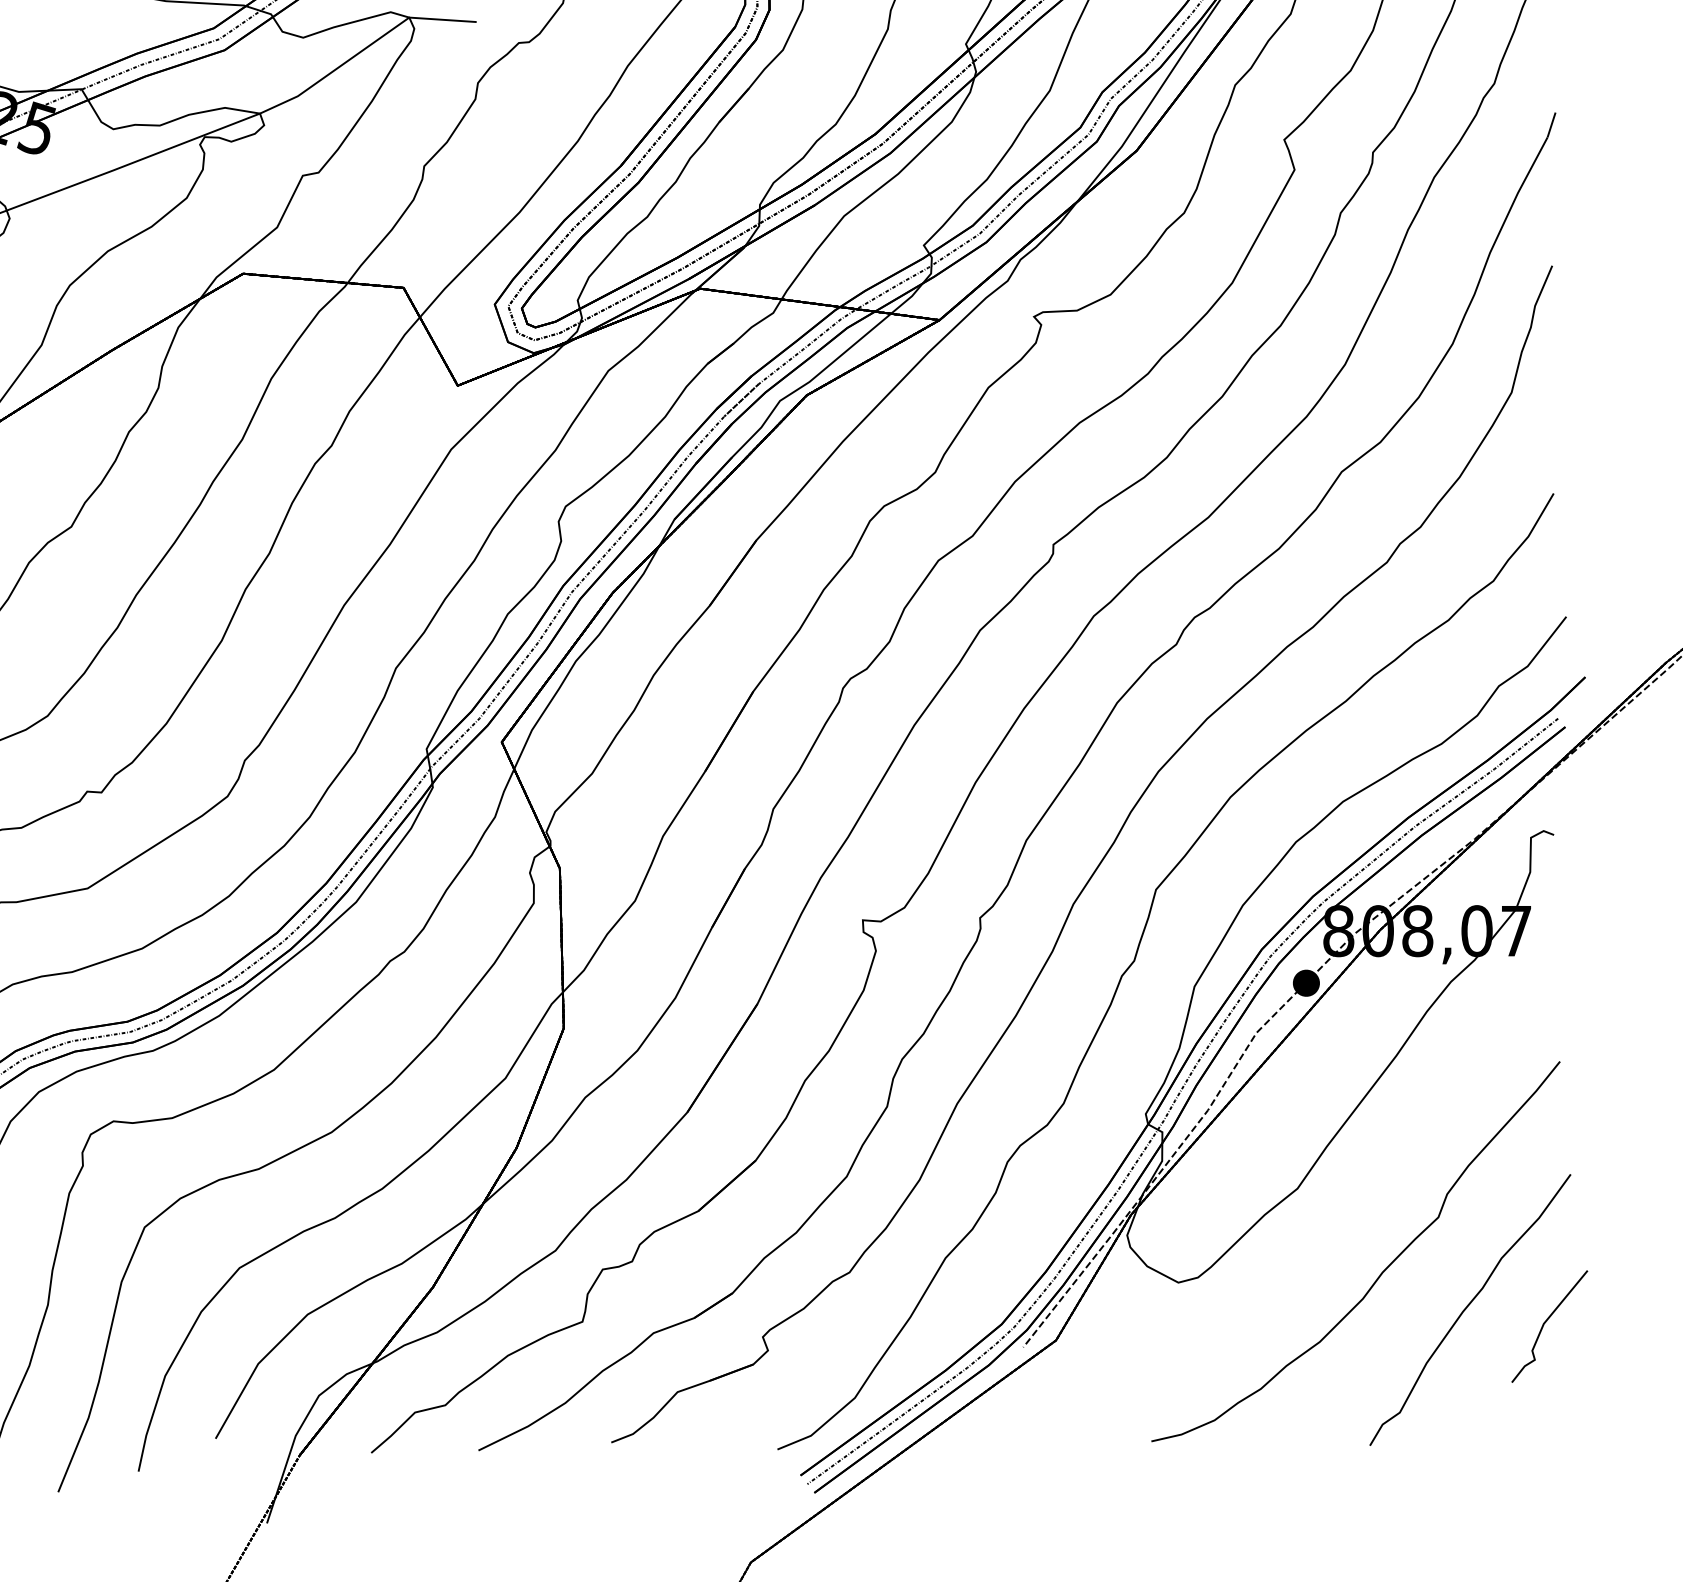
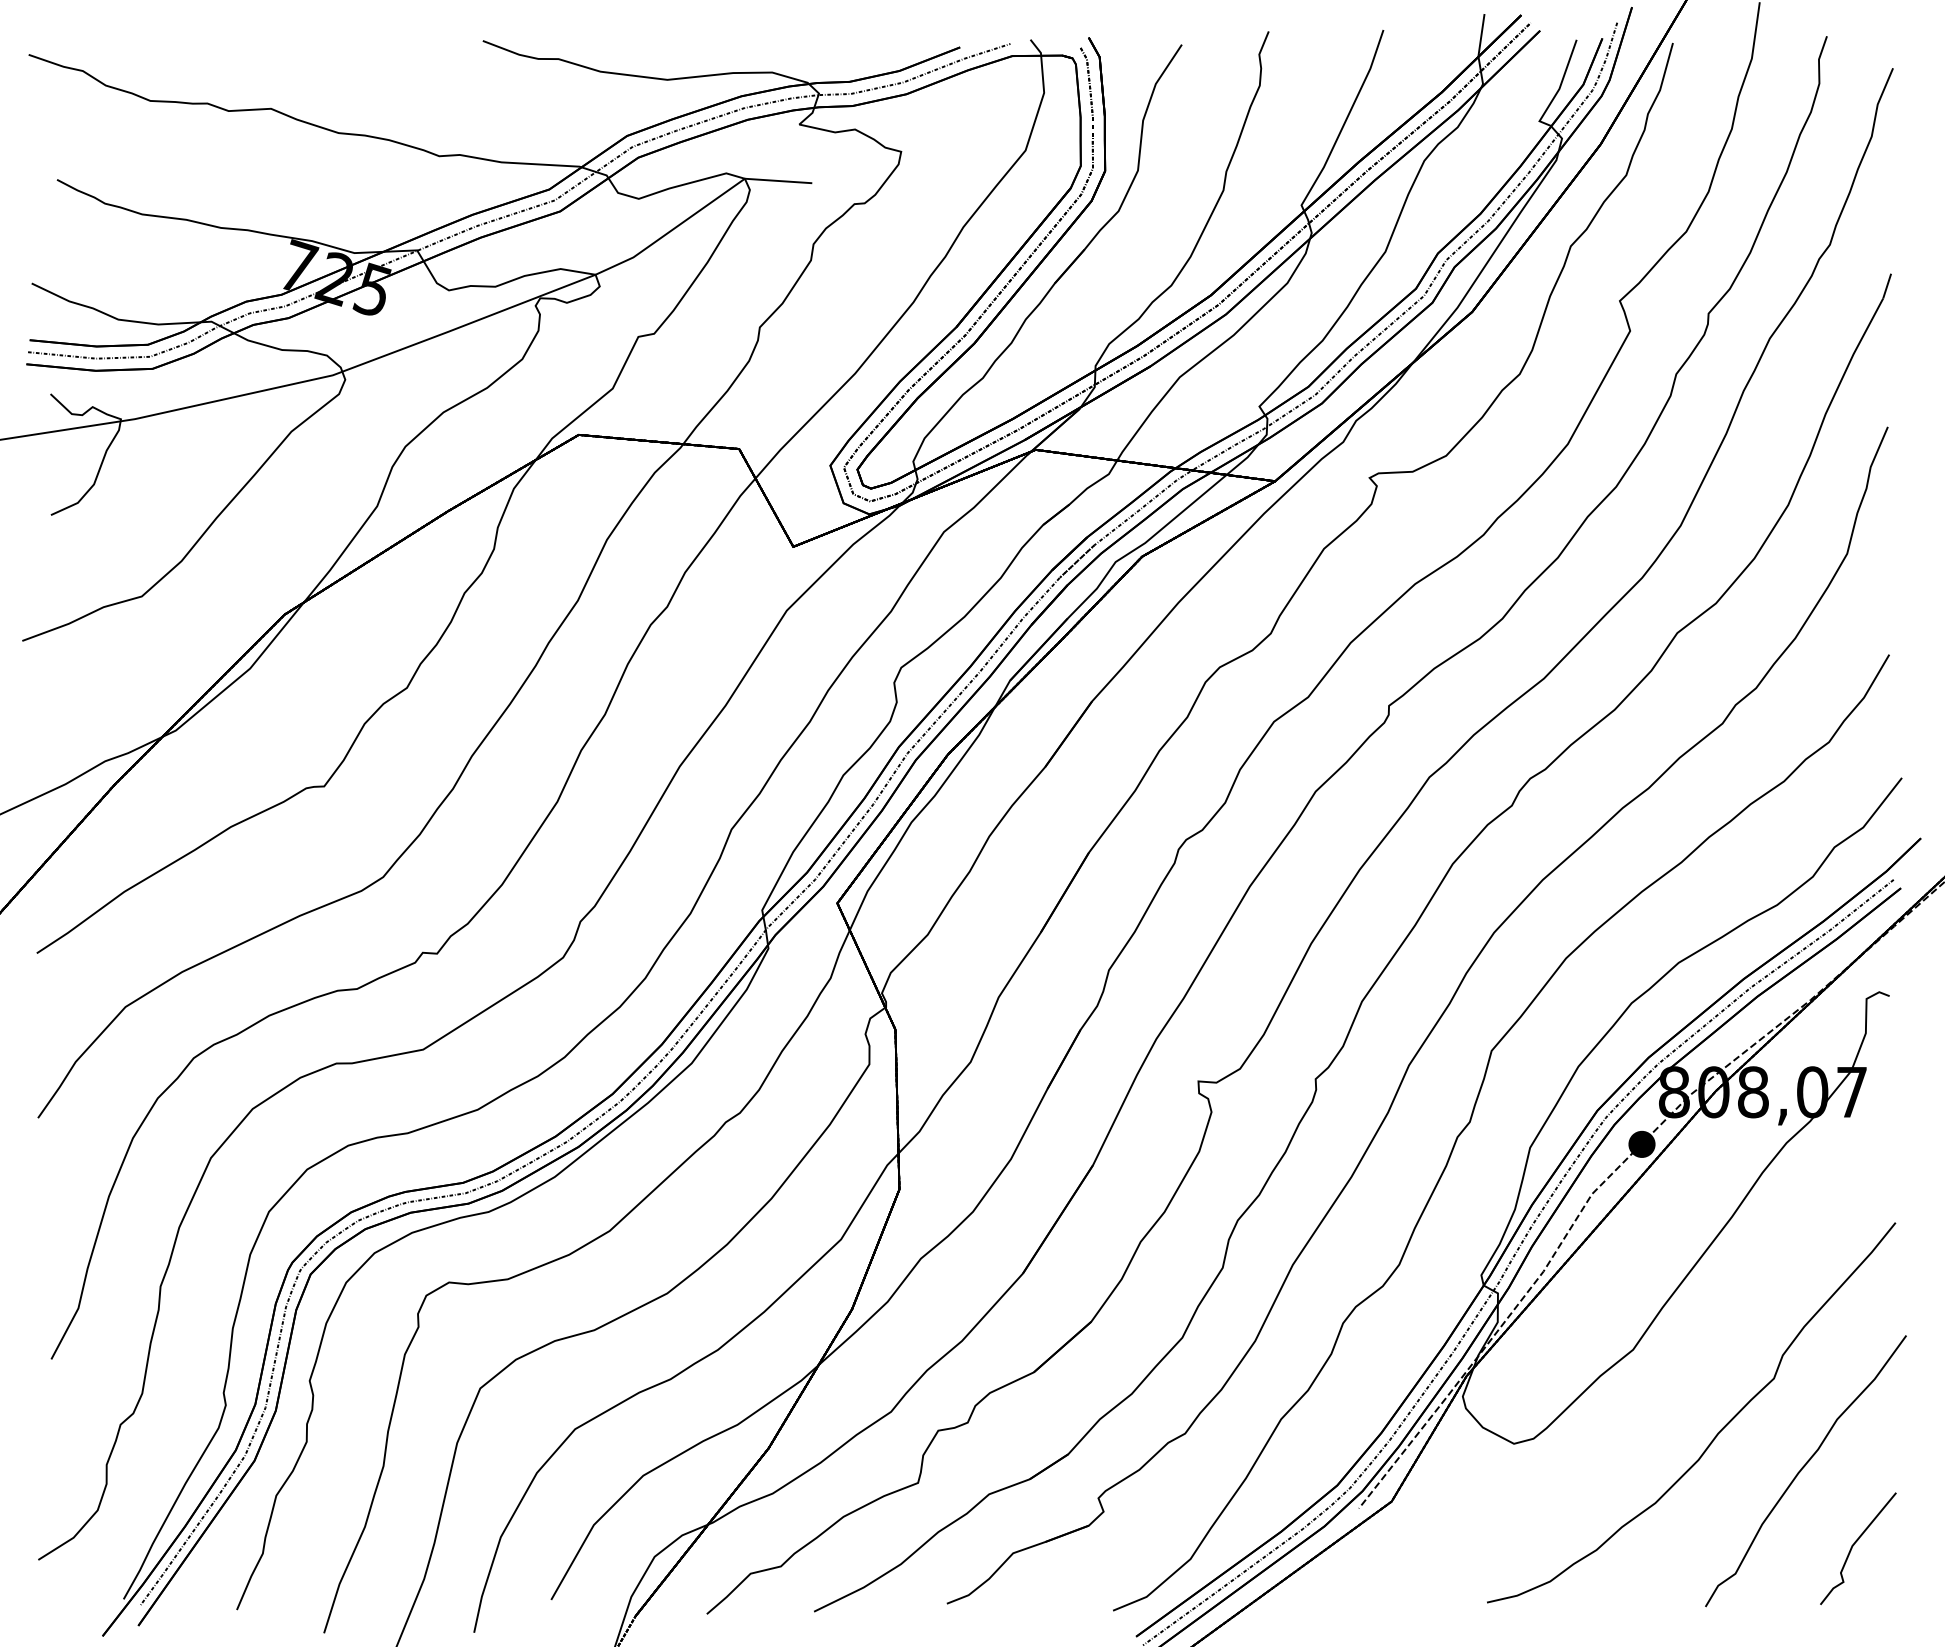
curve: (1545, 1323) -> (1854, 1545), moved

